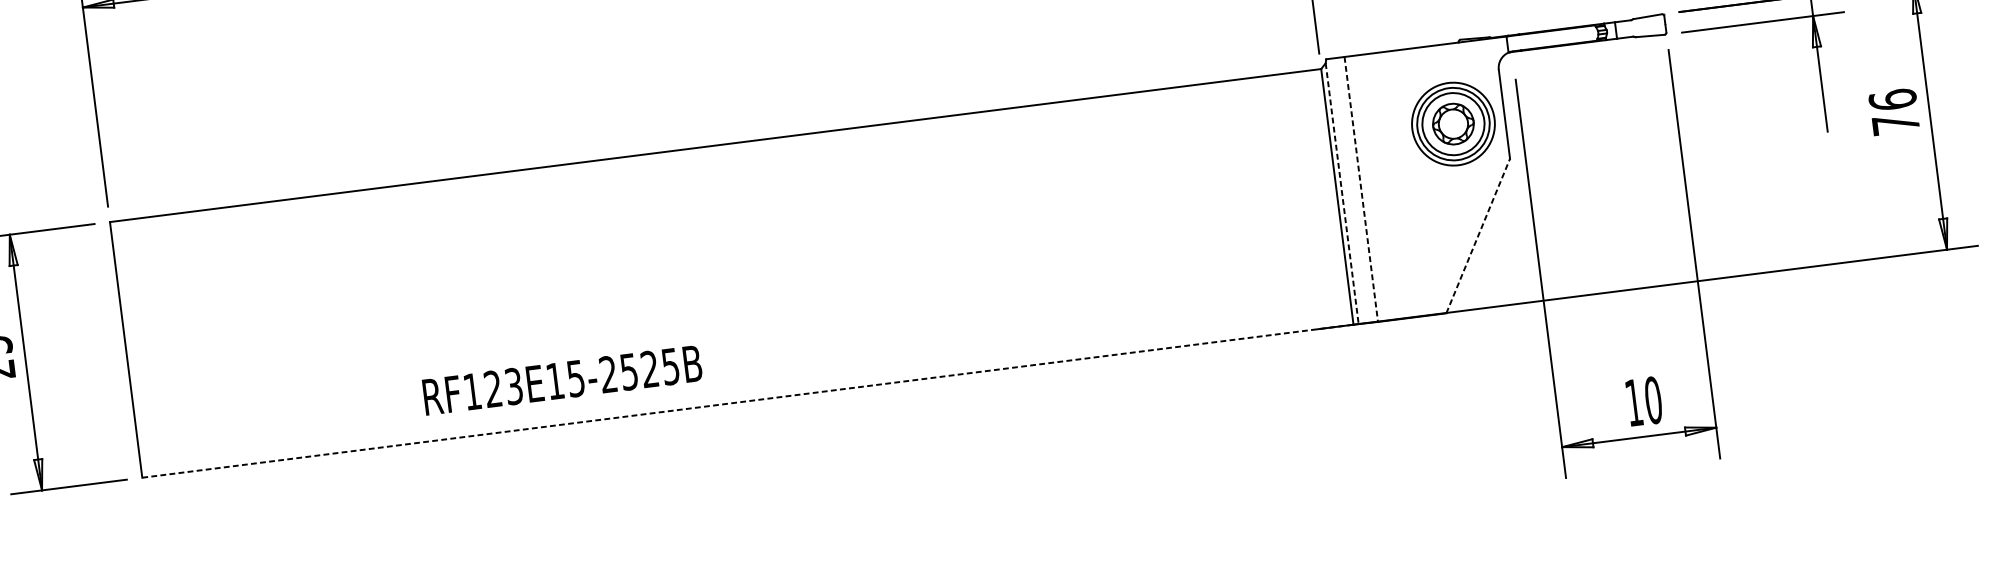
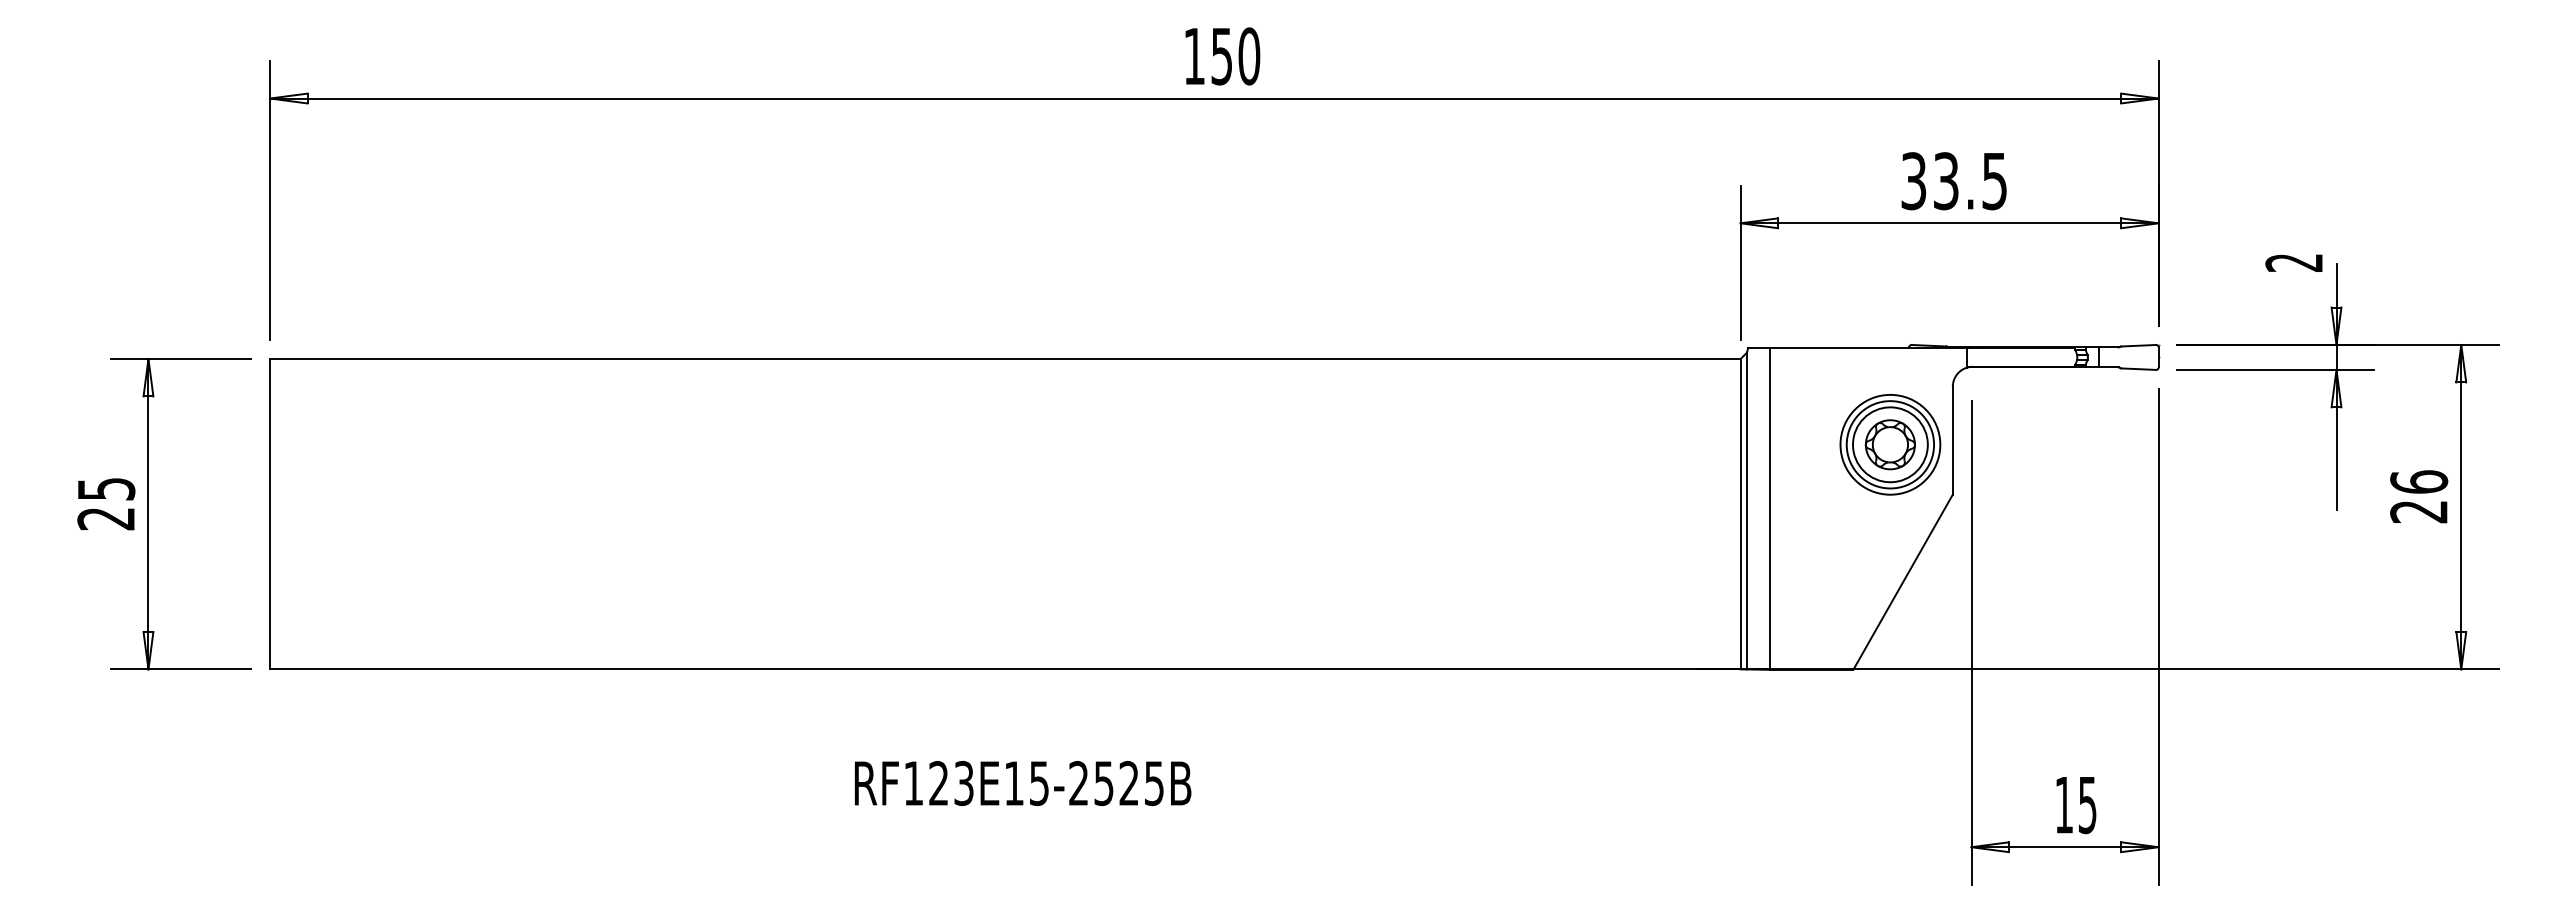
text: (1895, 124) -> (2418, 512), 76 -> 26
line: (1361, 189) -> (1770, 508), dashed -> solid
line: (1341, 194) -> (1746, 511), dashed -> solid
line: (1478, 236) -> (1903, 582), dashed -> solid
text: (562, 380) -> (1023, 783), moved
text: (1653, 400) -> (2087, 805), 10 -> 15
line: (747, 401) -> (1005, 669), dashed -> solid

